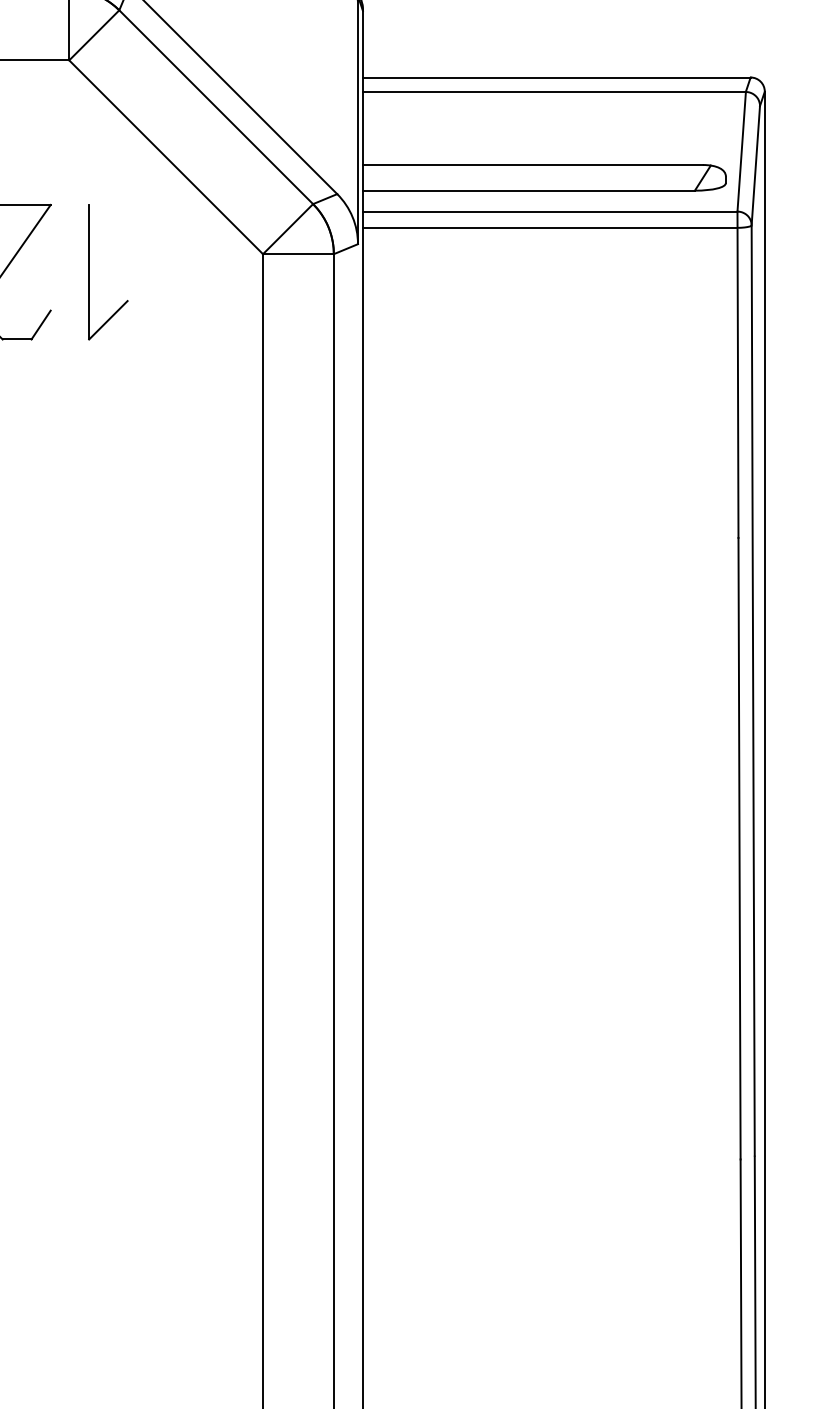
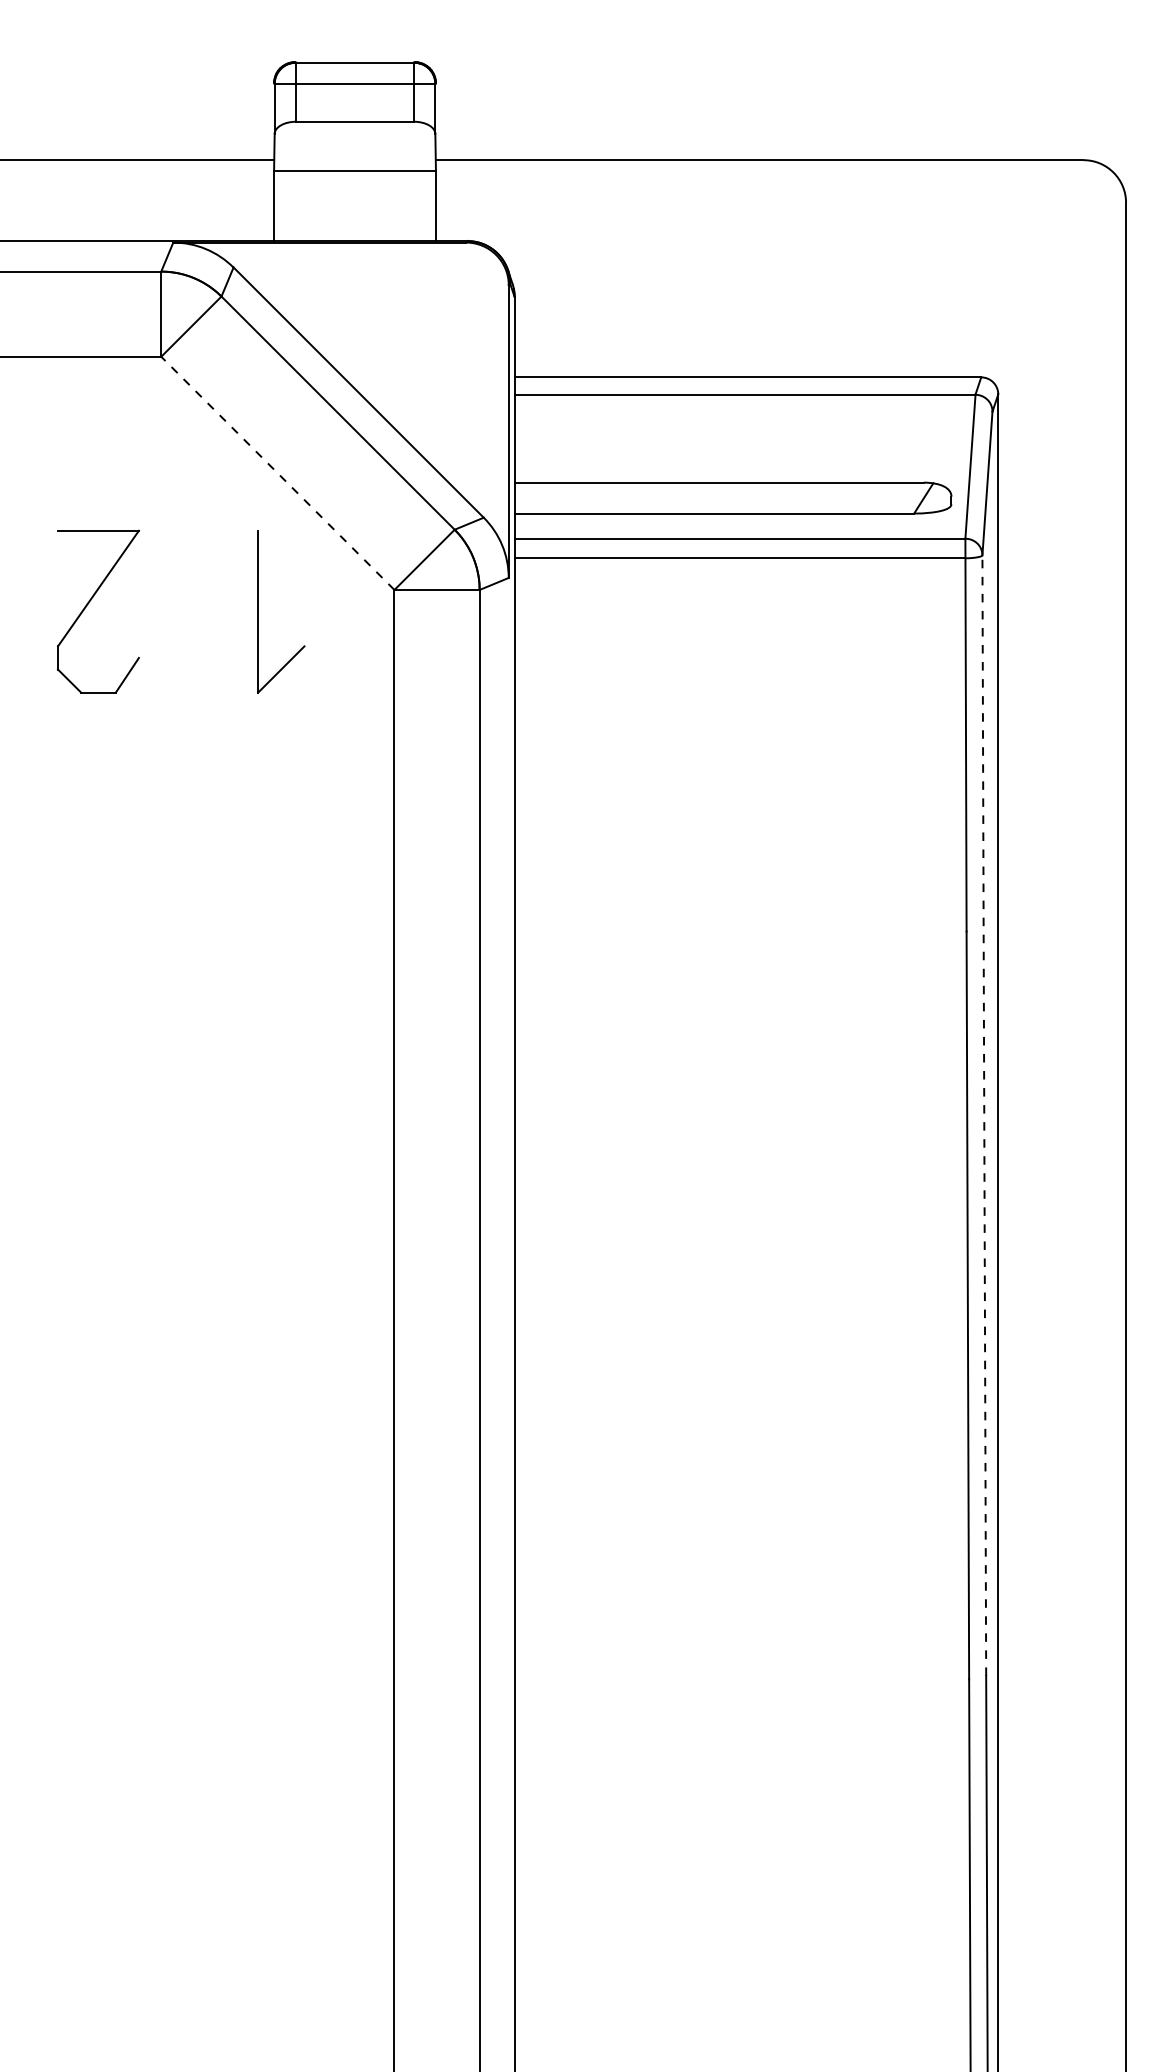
line: (165, 157) -> (277, 473), solid -> dashed
part: (89, 272) -> (258, 611), moved
line: (753, 690) -> (984, 1114), solid -> dashed

